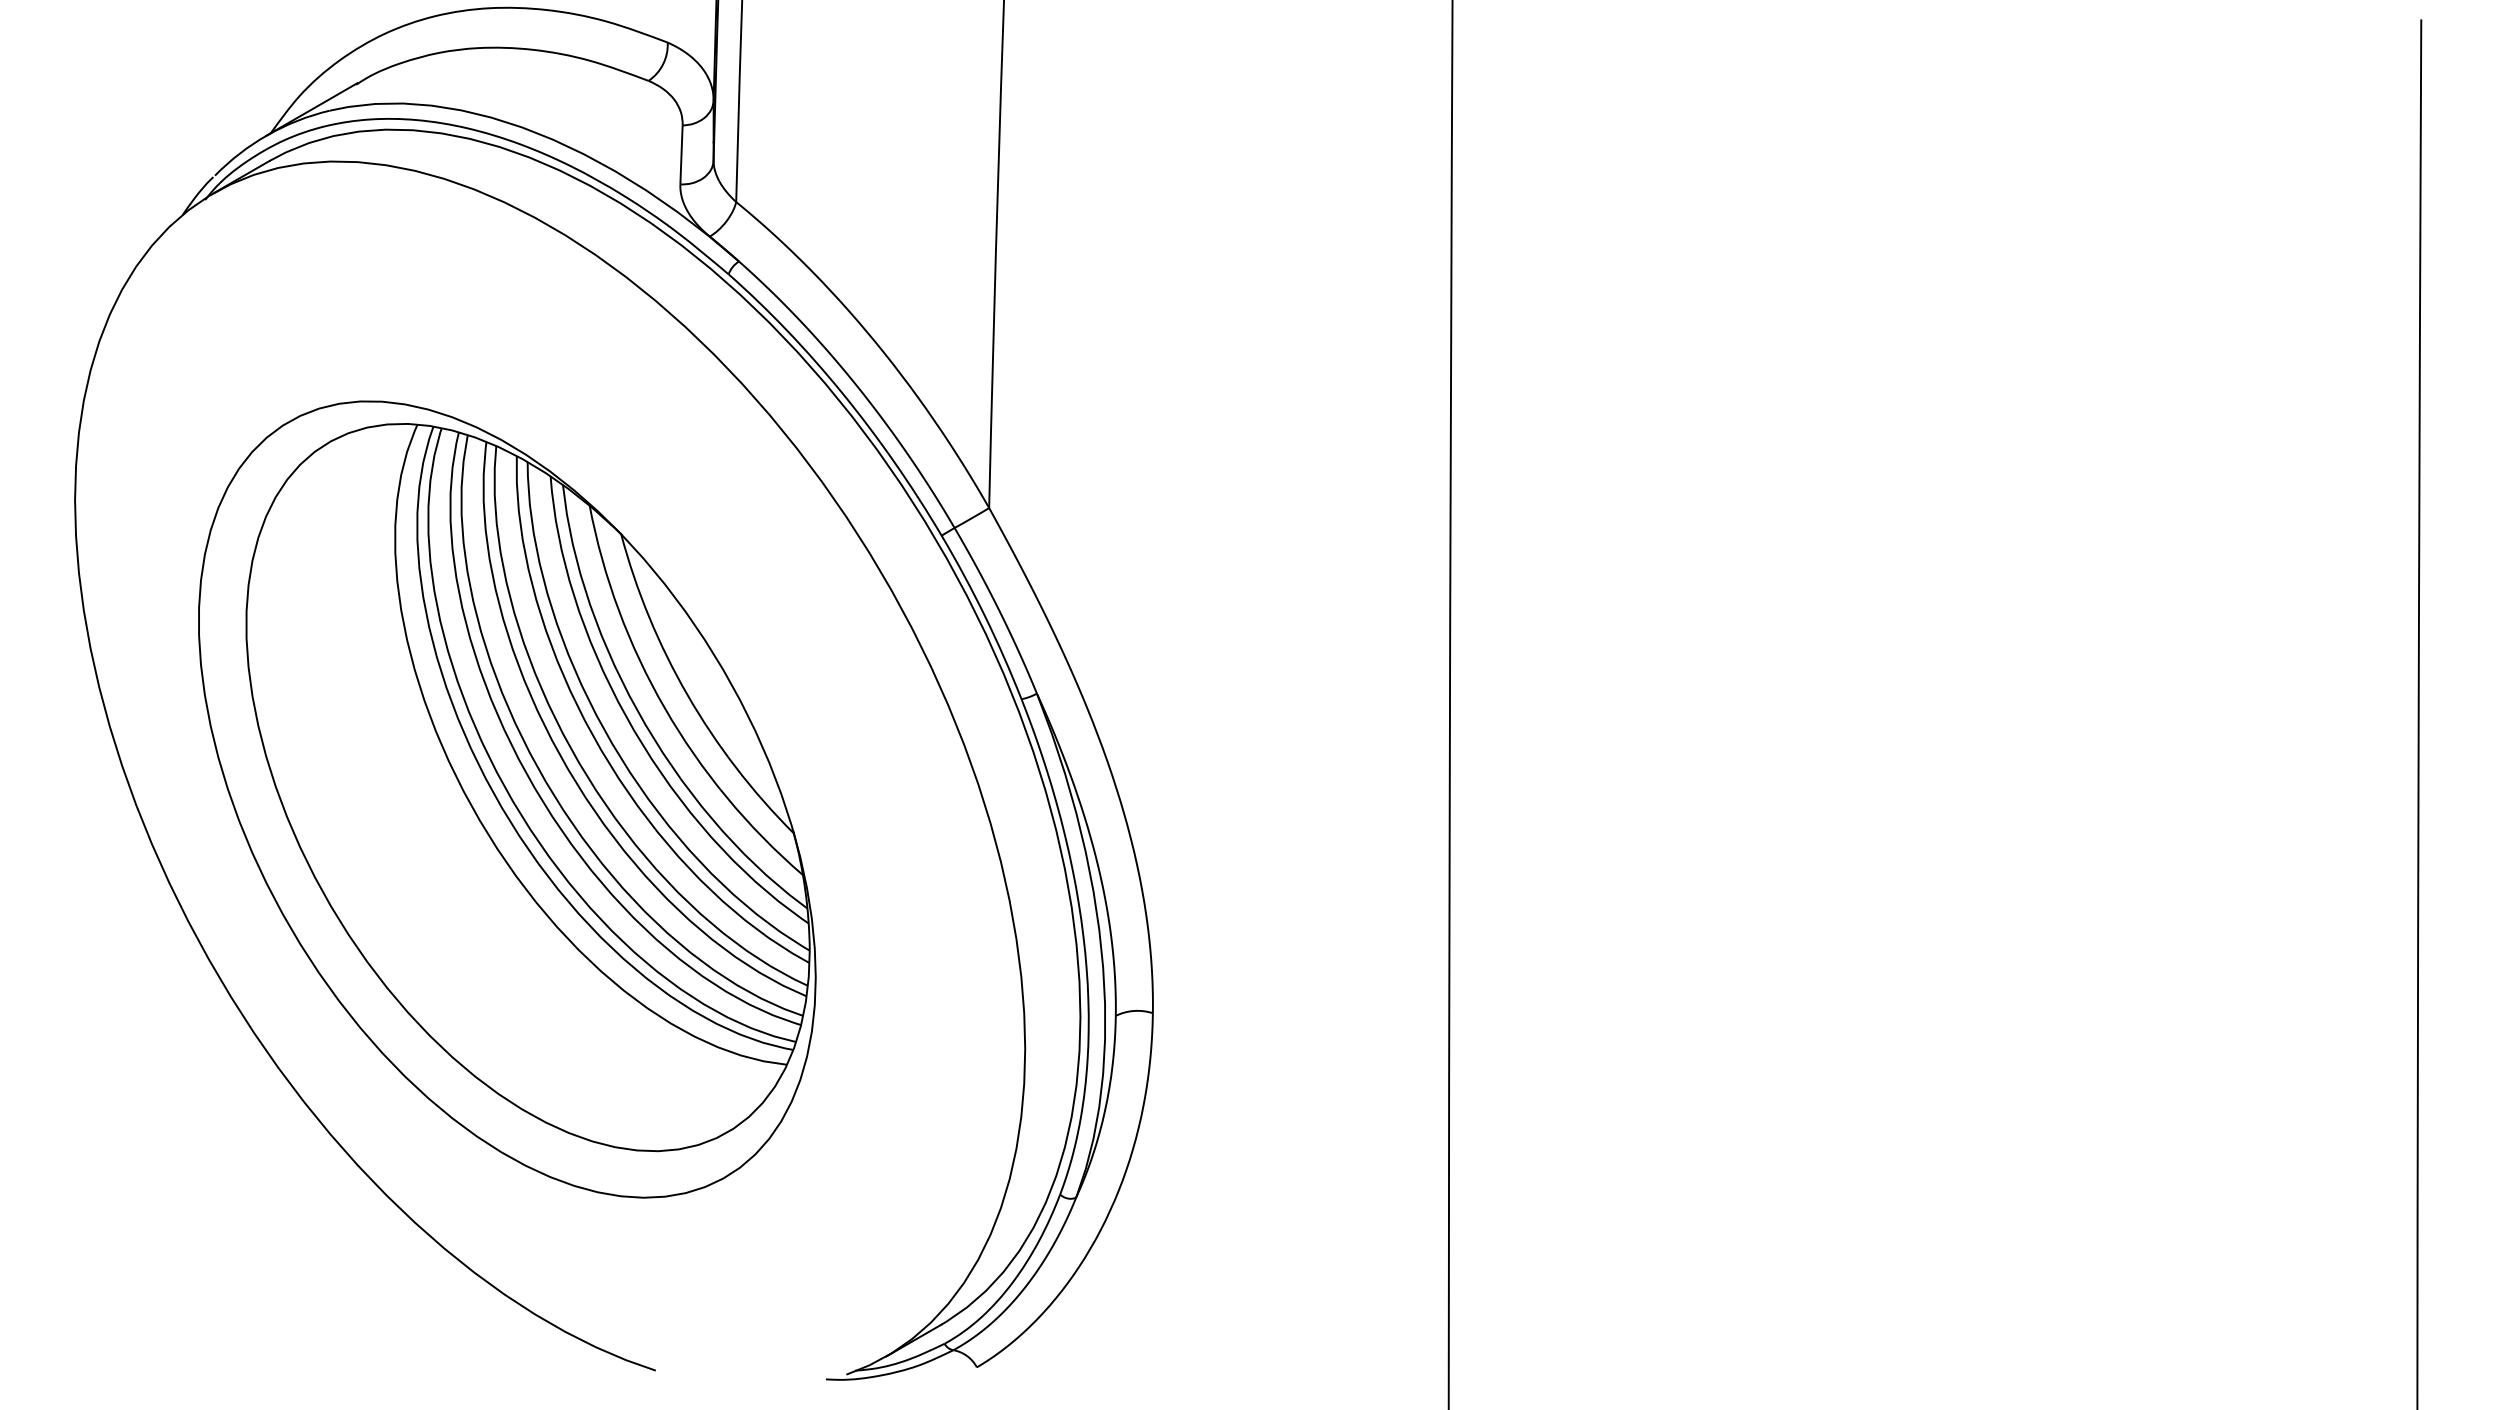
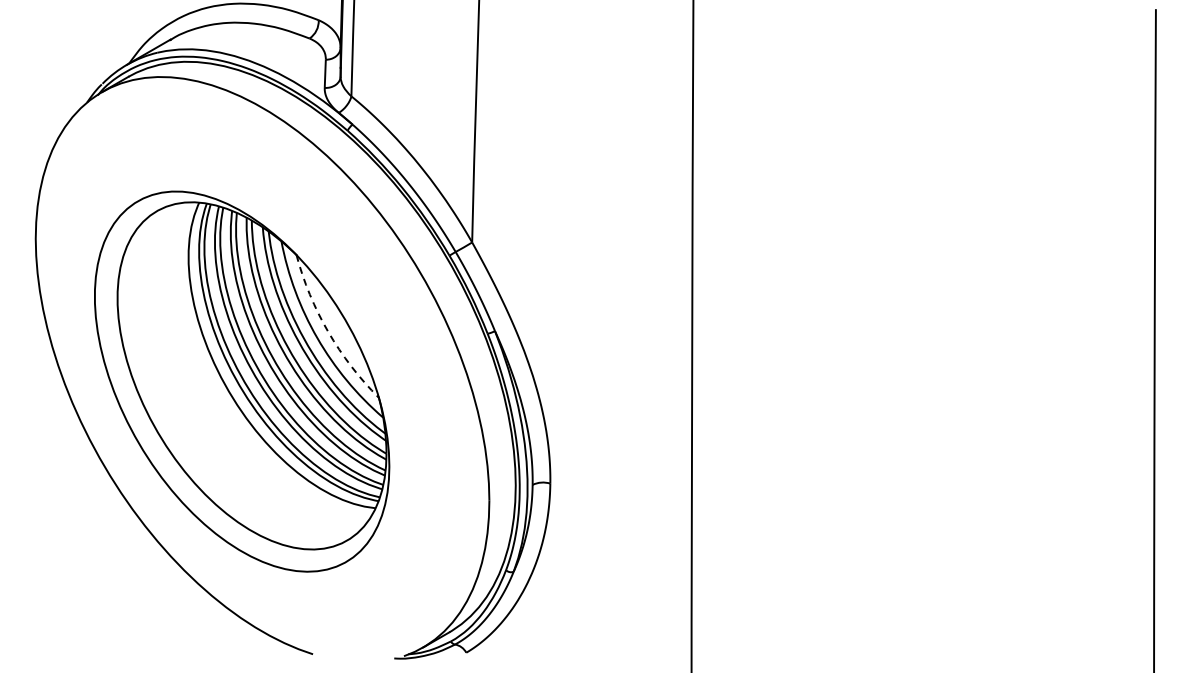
arc: (688, 694) -> (328, 331), solid -> dashed

